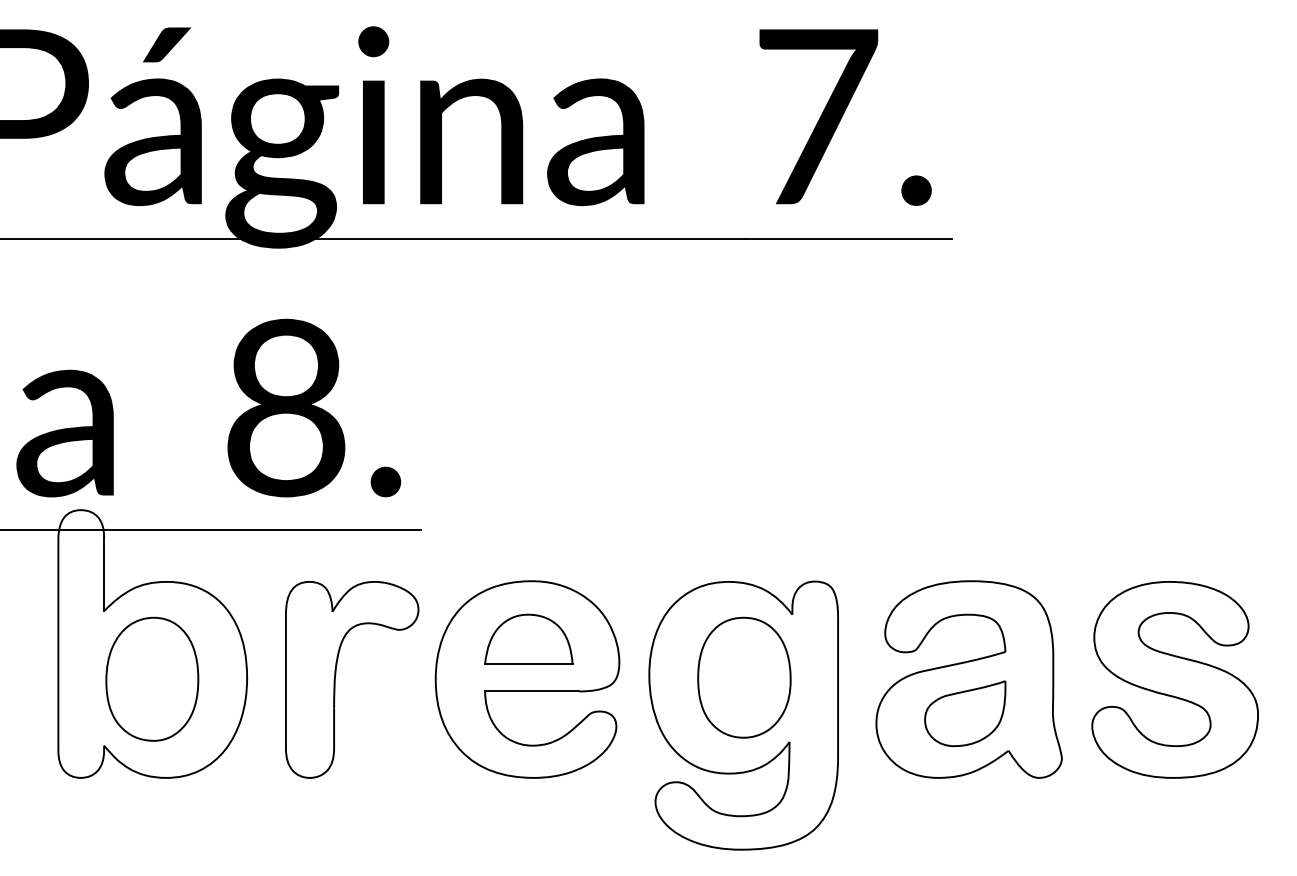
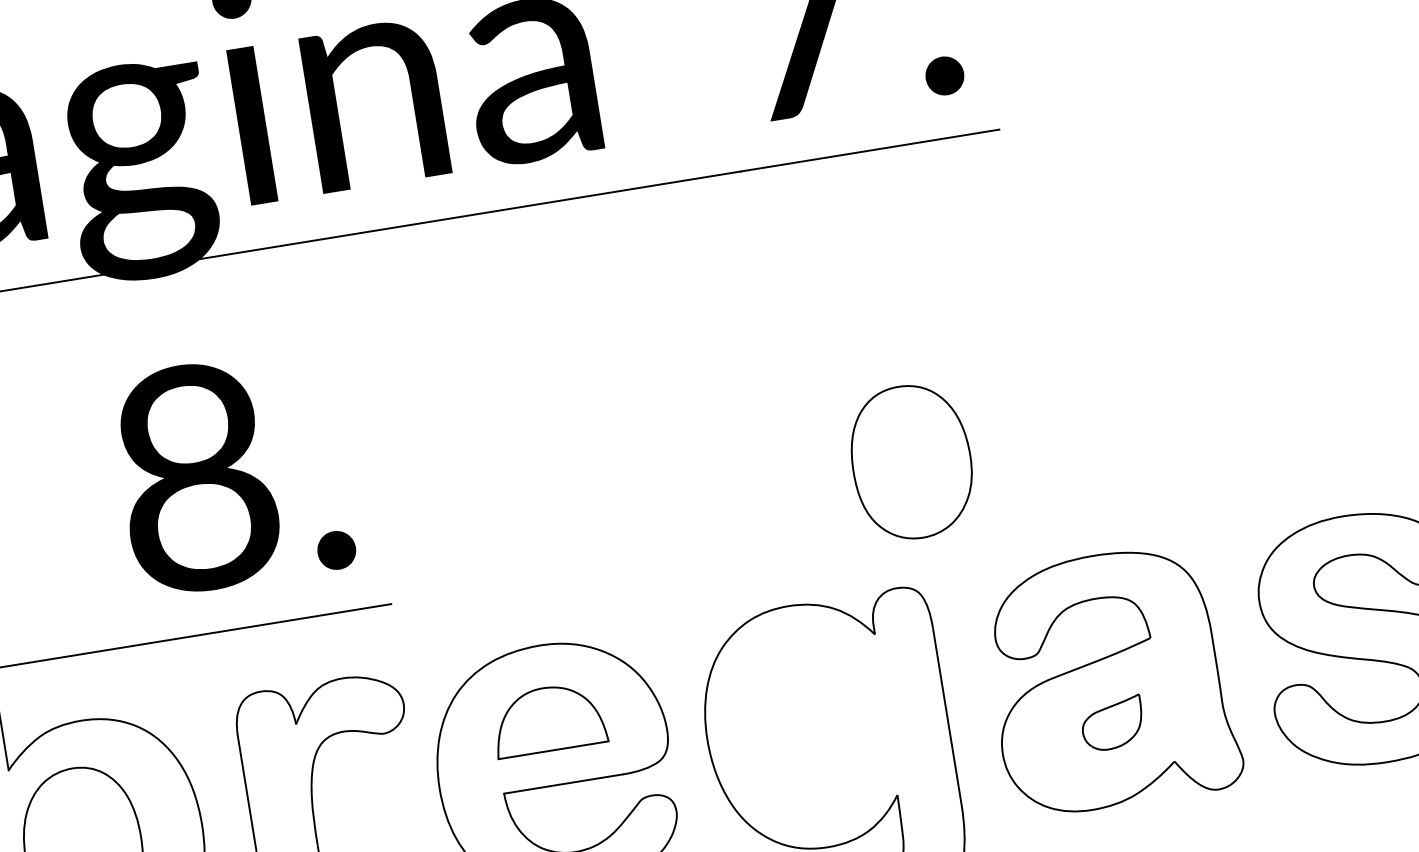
part: (744, 677) -> (911, 461), moved
part: (965, 713) -> (1112, 723), size x0.6

